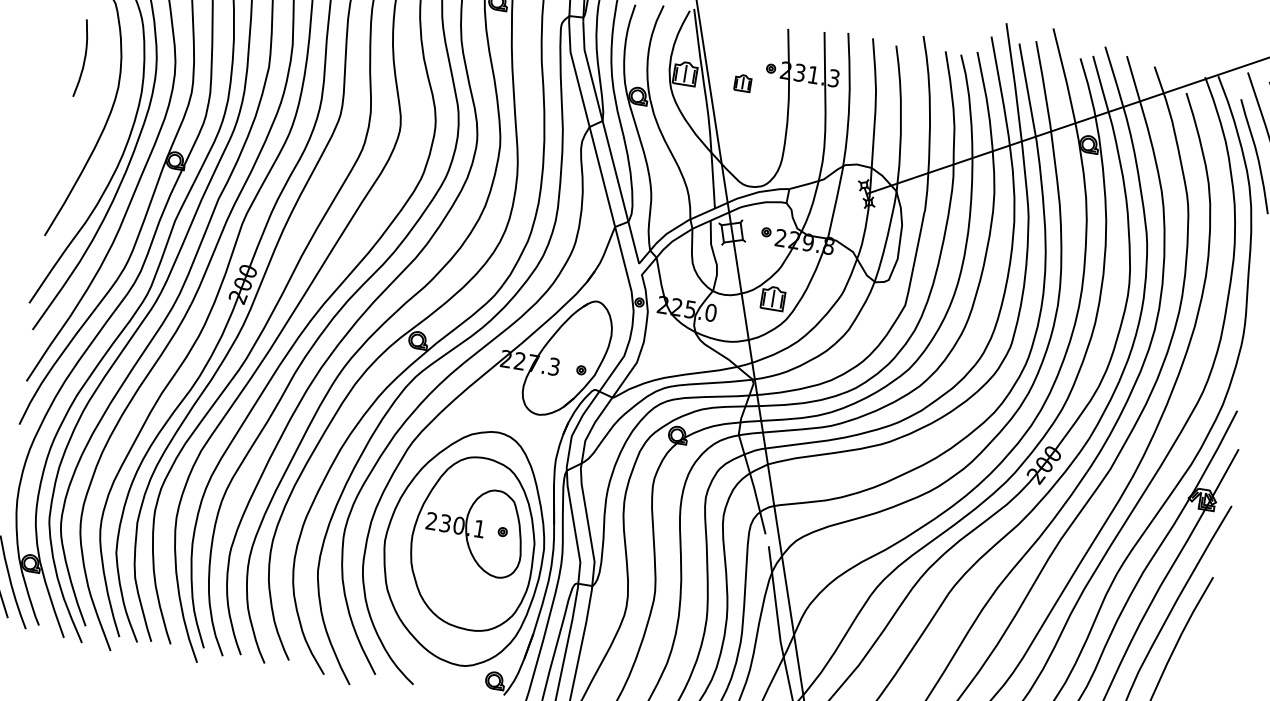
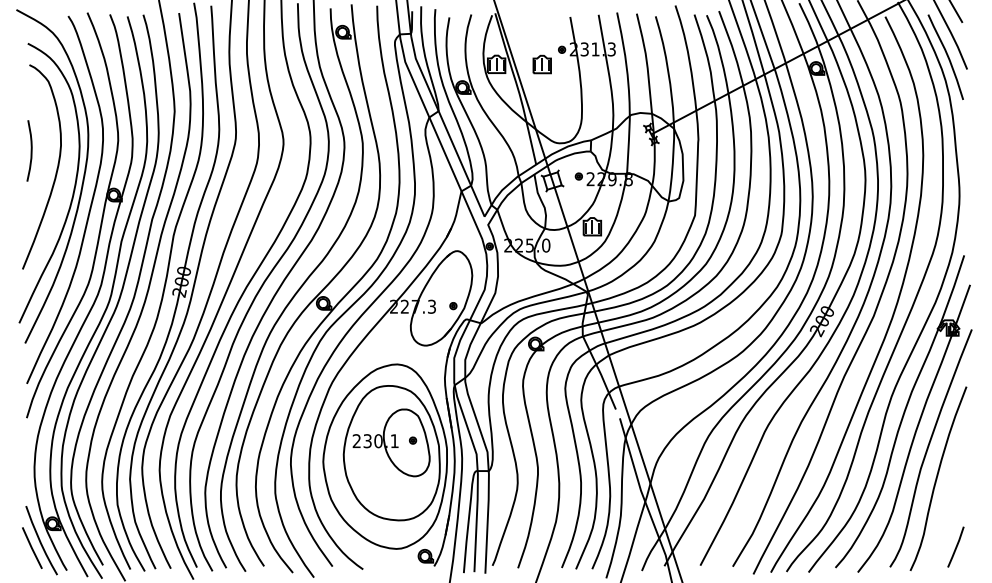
curve: (83, 58) -> (30, 150), moved
part: (742, 83) -> (541, 64), size x1.43

